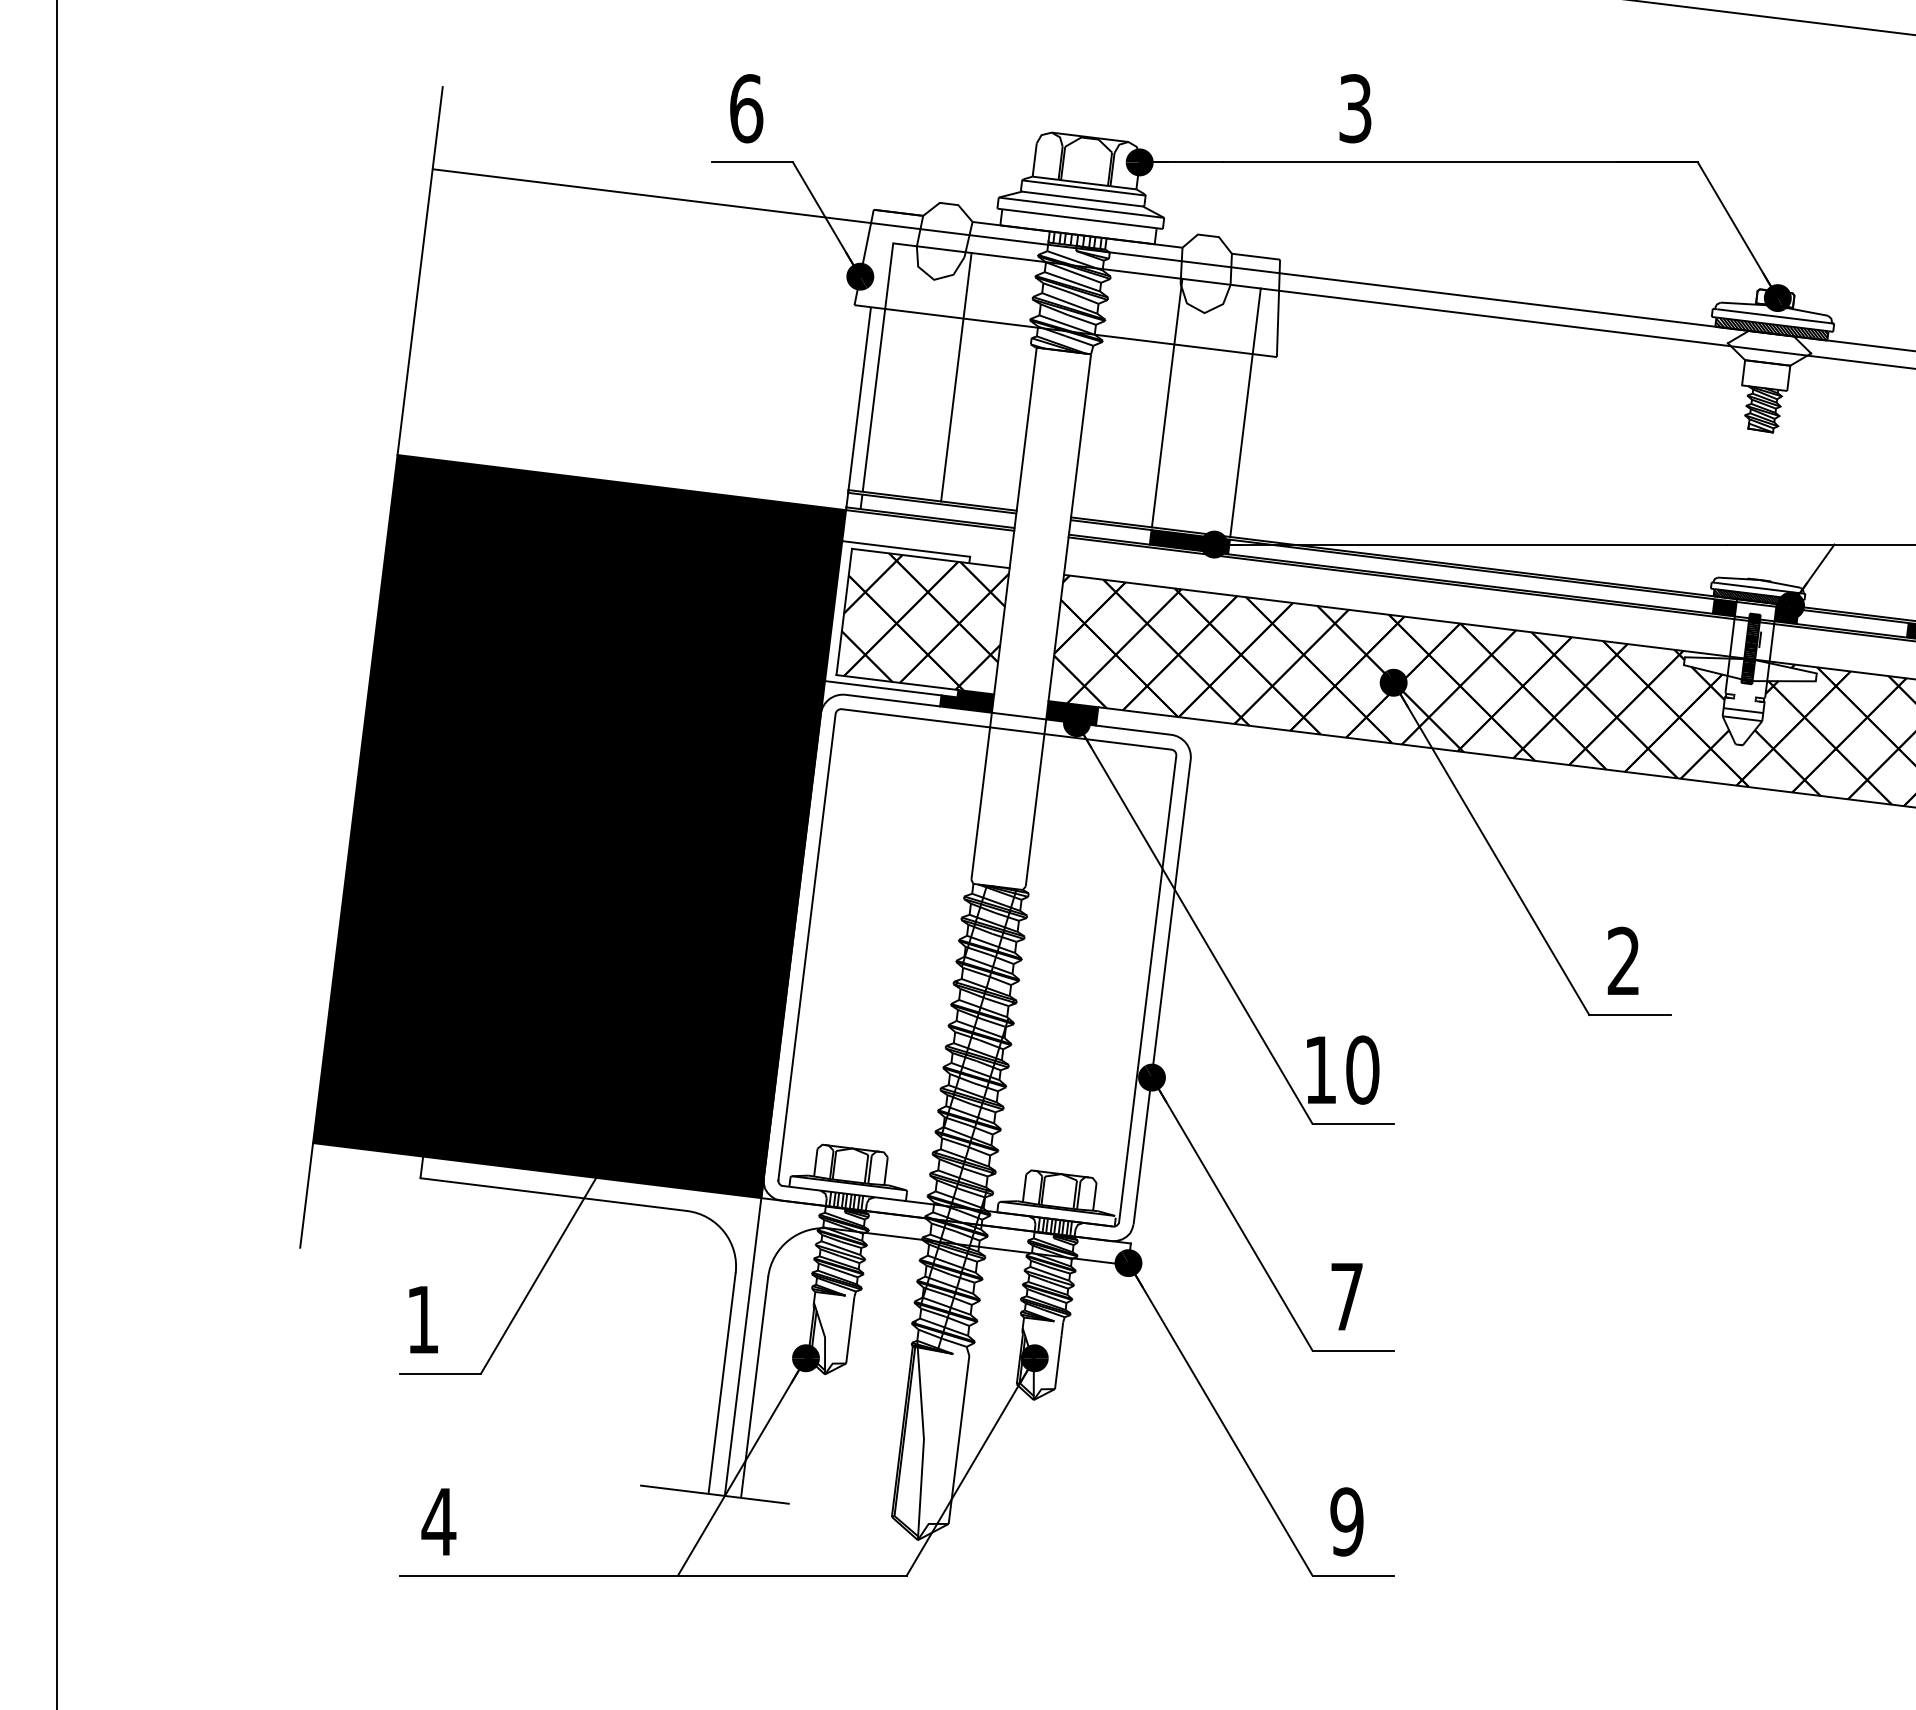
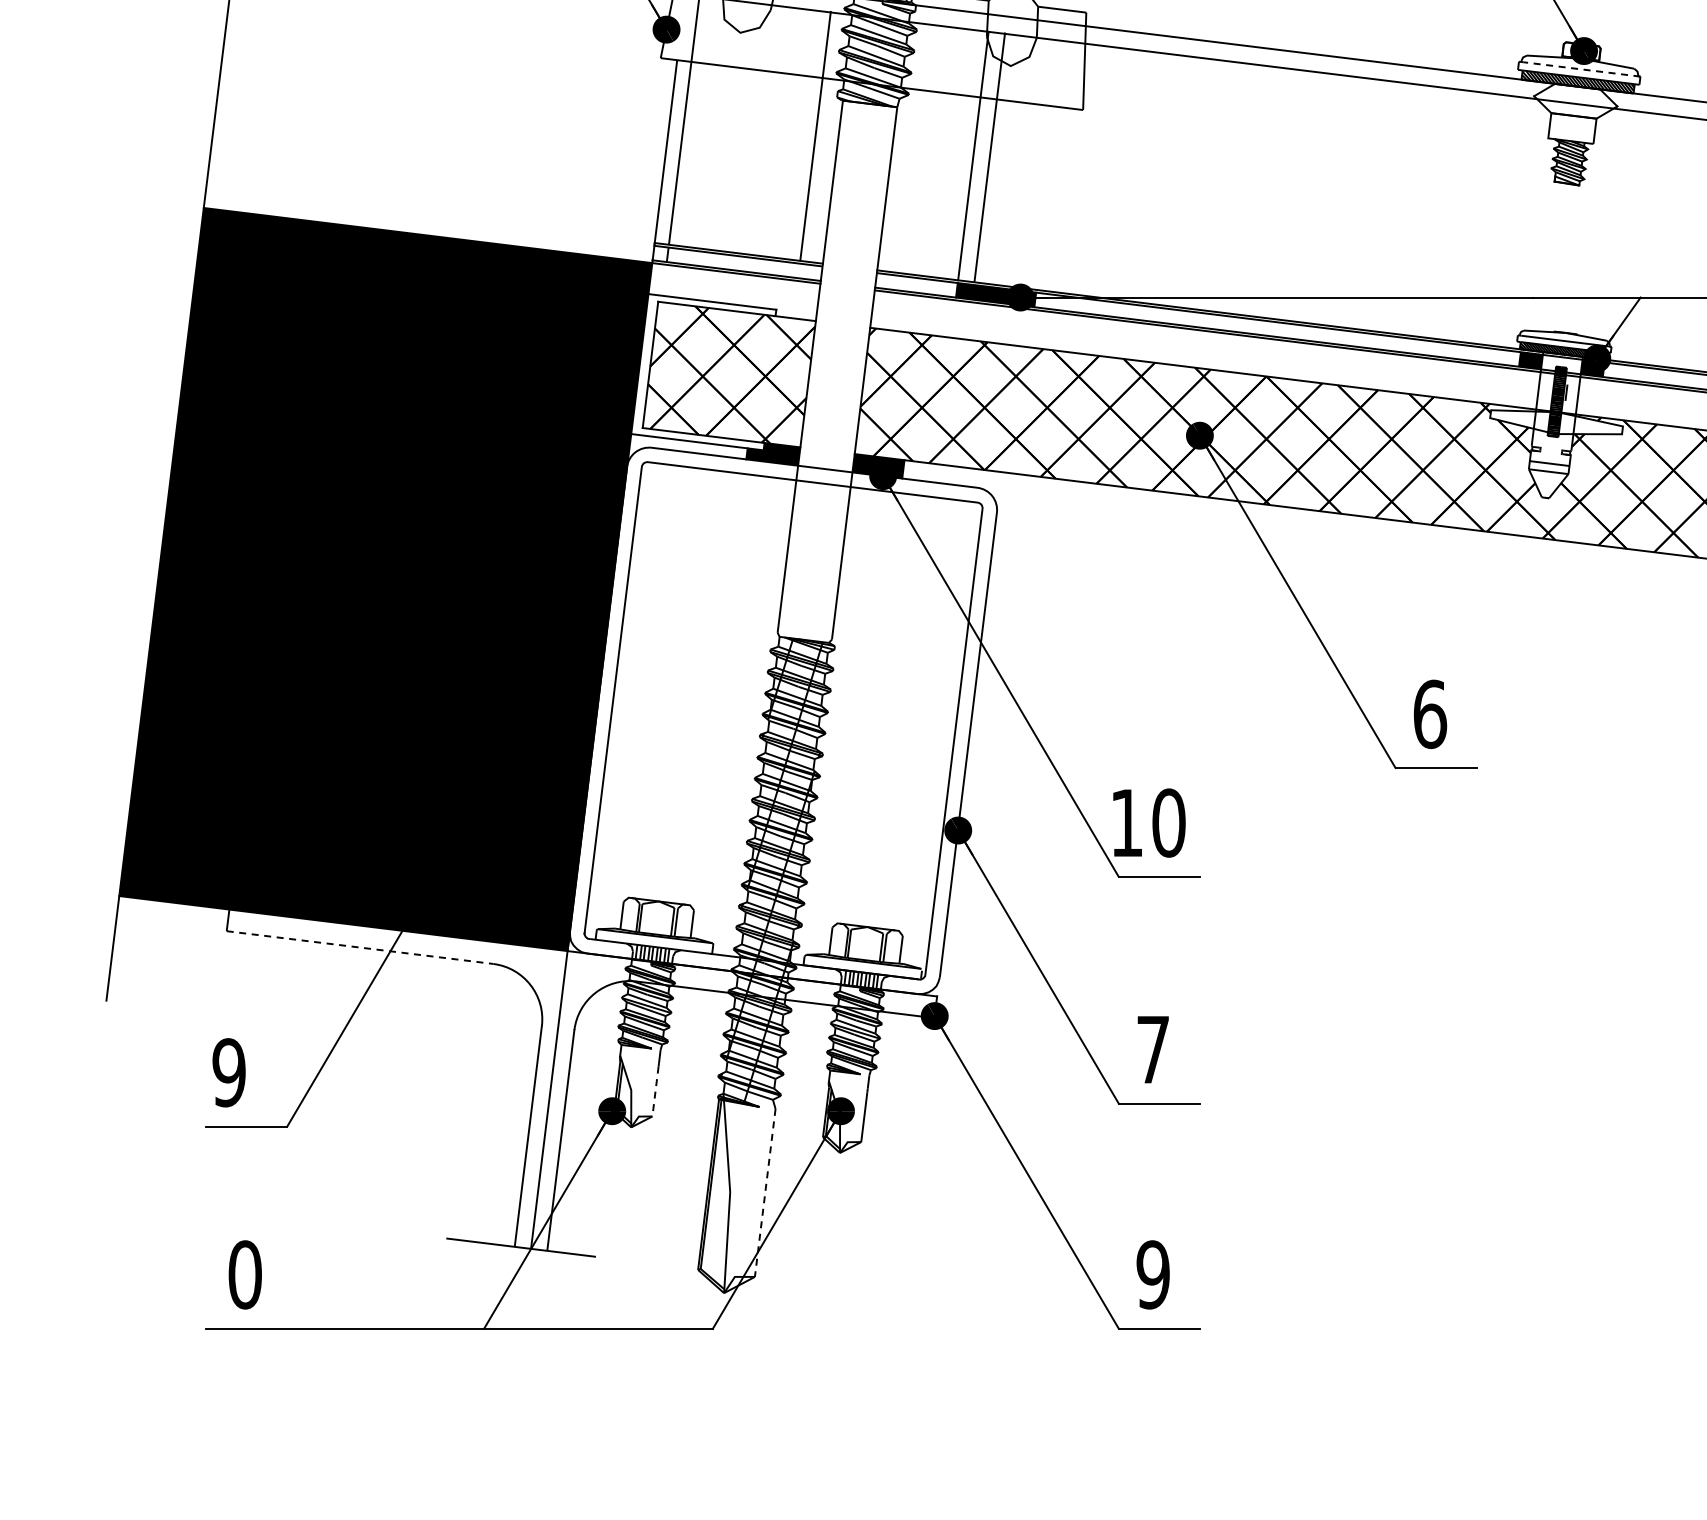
line: (1775, 316) -> (1581, 69), solid -> dashed
line: (956, 376) -> (815, 135), moved
line: (1245, 412) -> (989, 157), moved
text: (1623, 961) -> (1429, 714), 2 -> 6
line: (554, 1194) -> (360, 947), solid -> dashed
text: (422, 1319) -> (228, 1072), 1 -> 9
line: (849, 1339) -> (655, 1092), solid -> dashed
line: (959, 1439) -> (765, 1192), solid -> dashed
text: (438, 1521) -> (244, 1274), 4 -> 0

